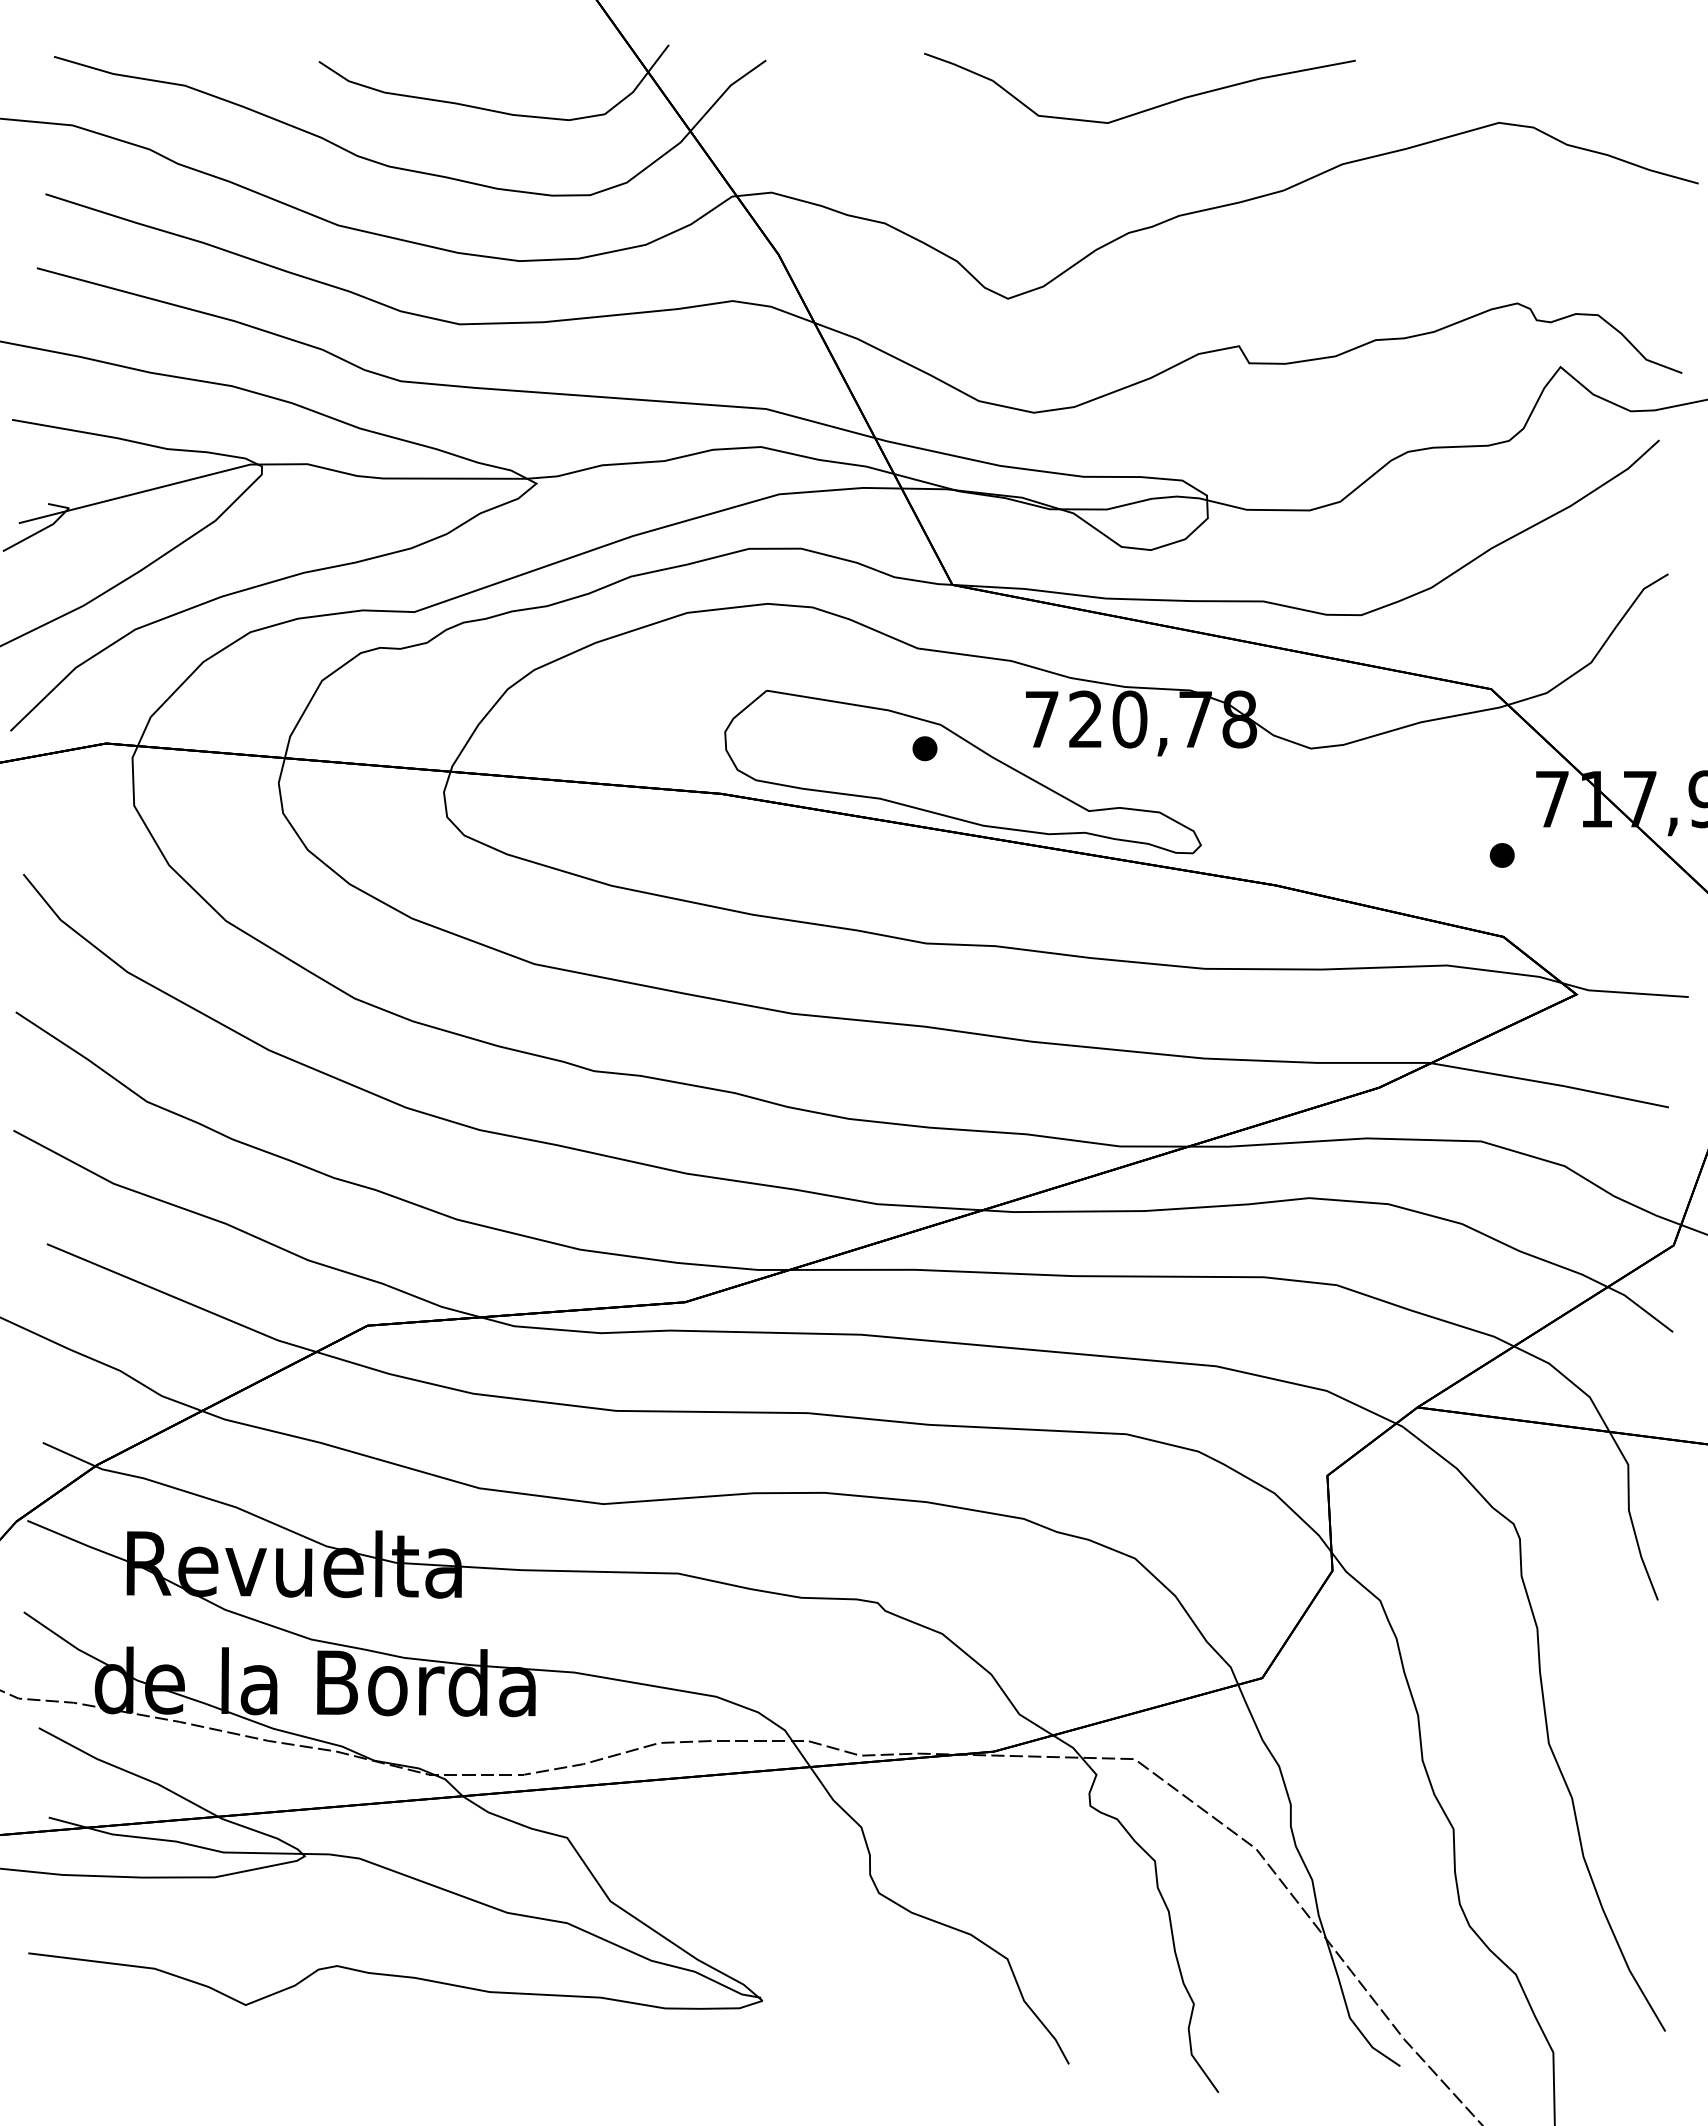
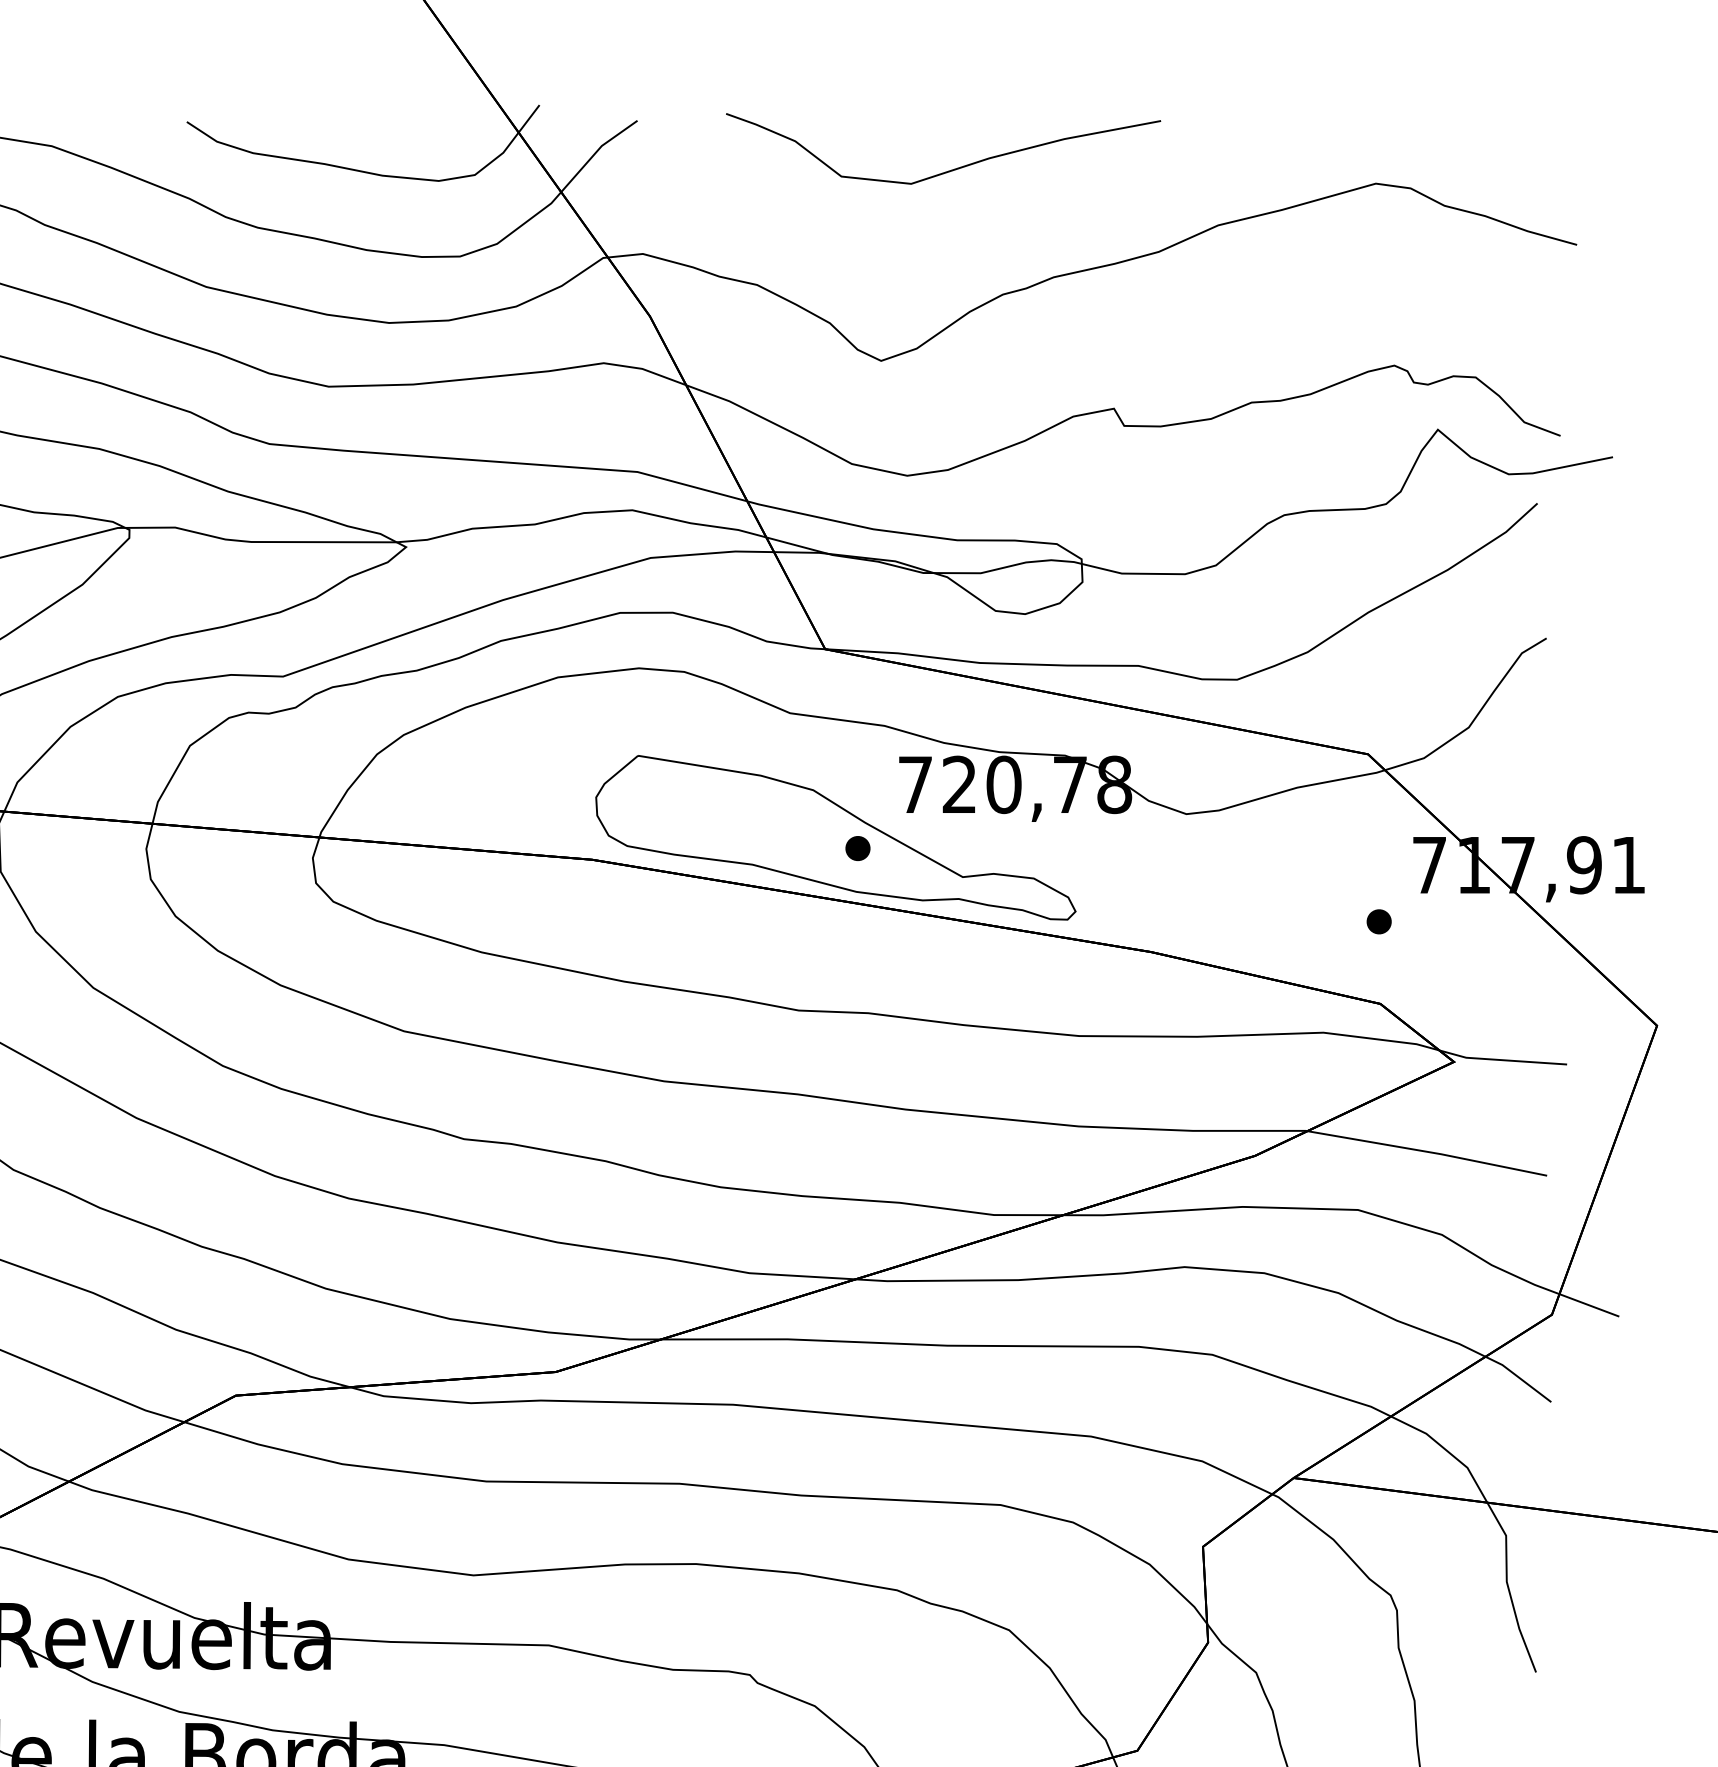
curve: (1145, 109) -> (949, 170), moved
part: (924, 748) -> (857, 848), moved

